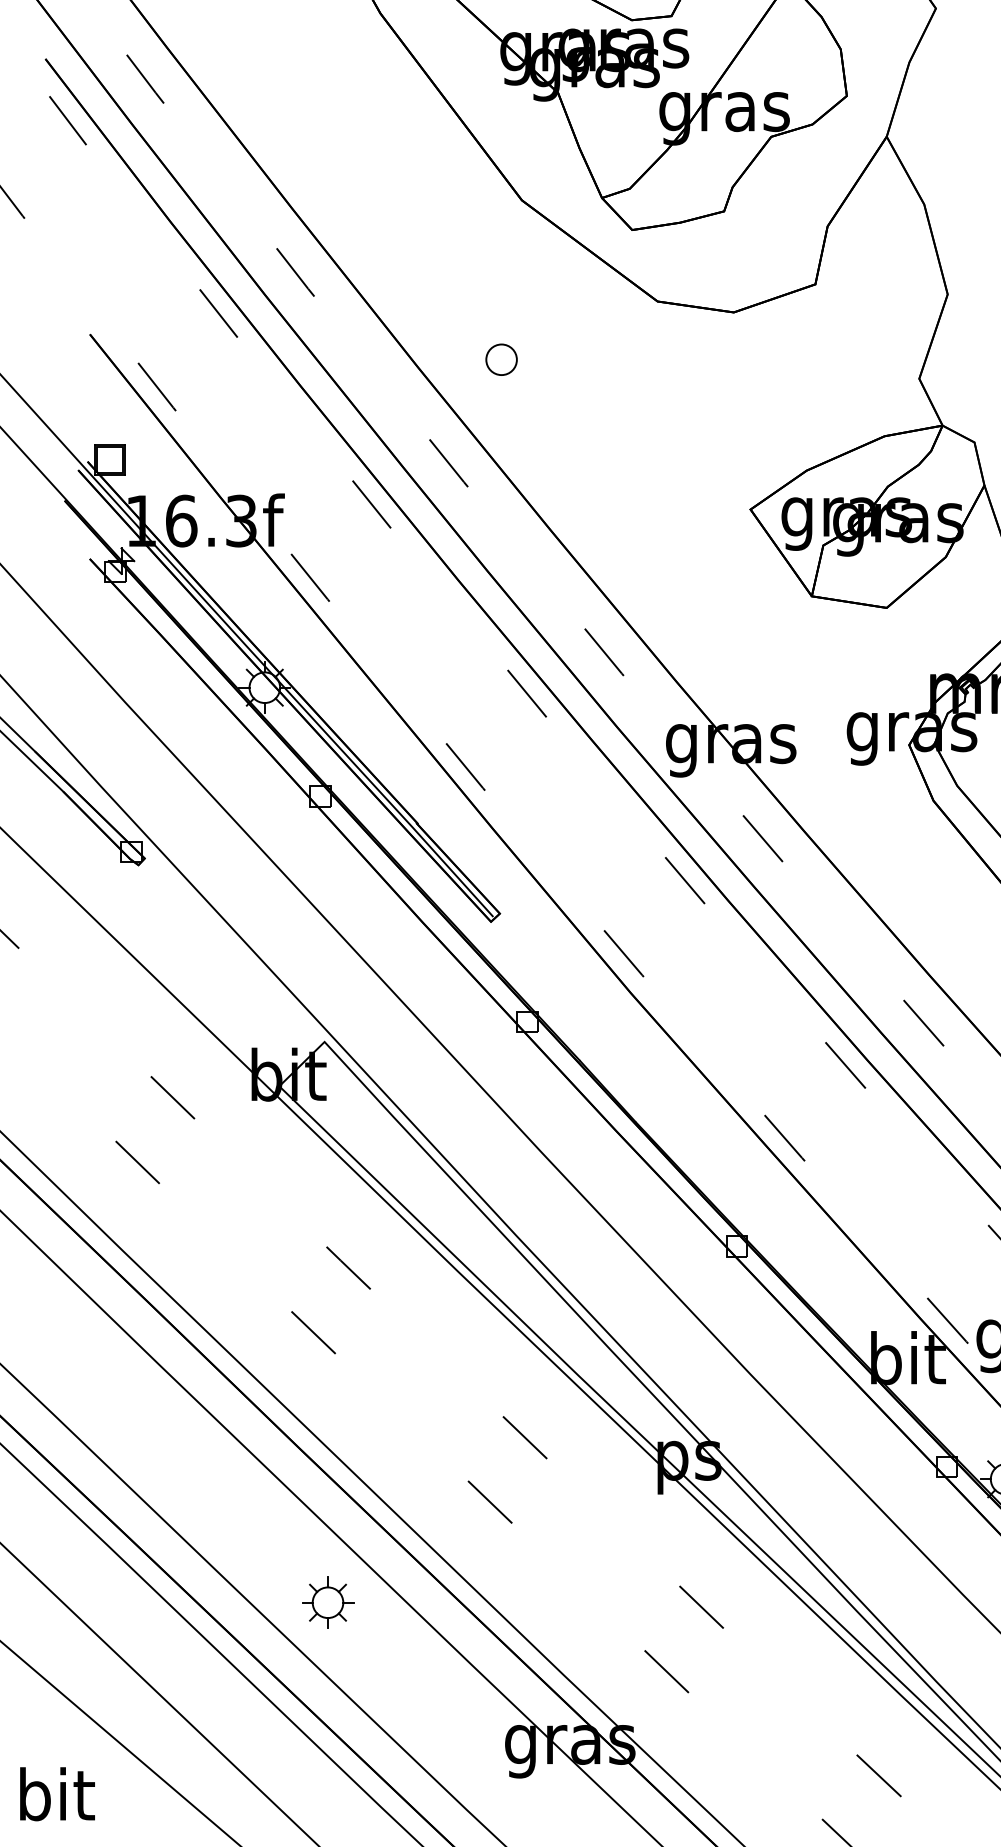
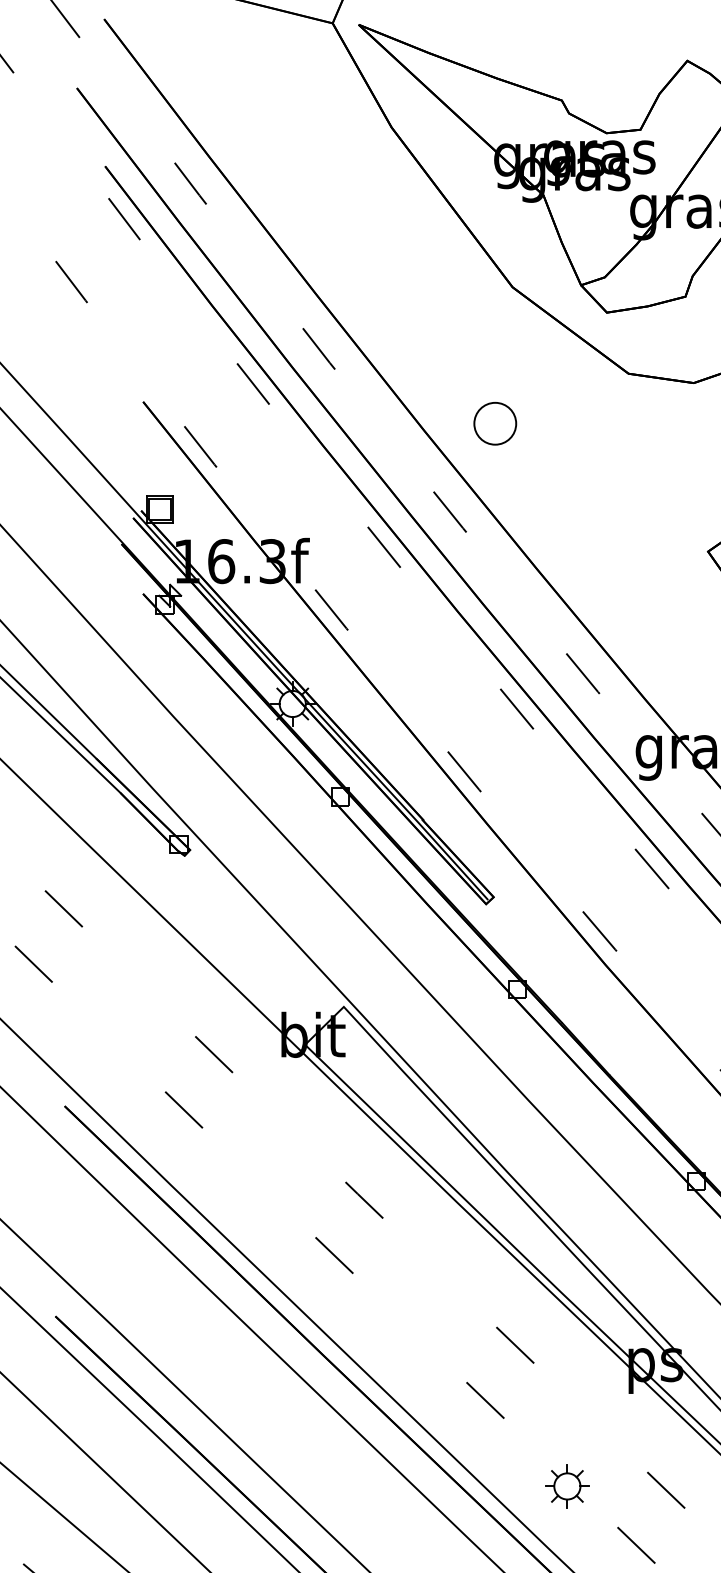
part: (501, 359) -> (495, 423), size x1.6
part: (328, 1602) -> (567, 1486), moved

